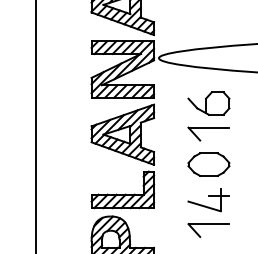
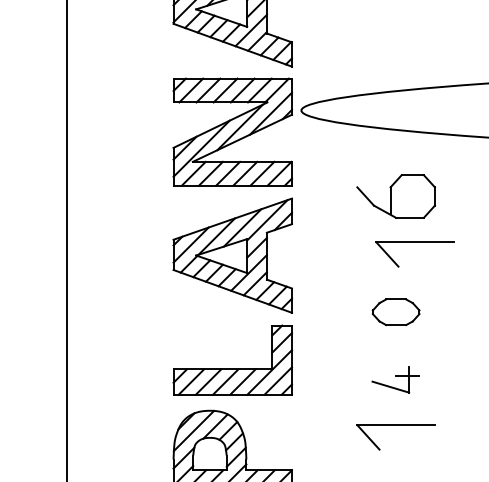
part: (208, 133) -> (414, 253), moved
part: (208, 164) -> (395, 312), size x0.6
part: (208, 200) -> (395, 380), size x0.6

